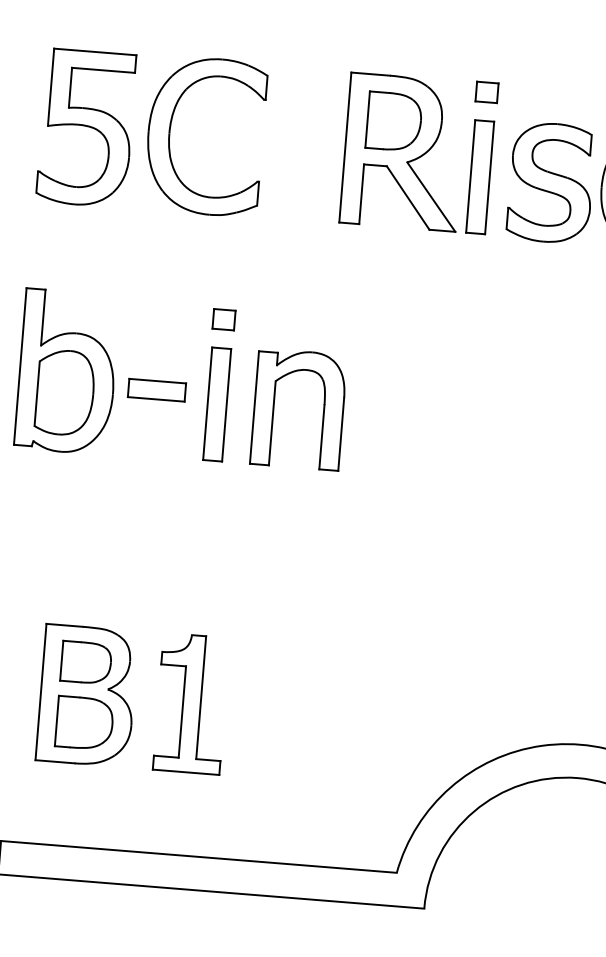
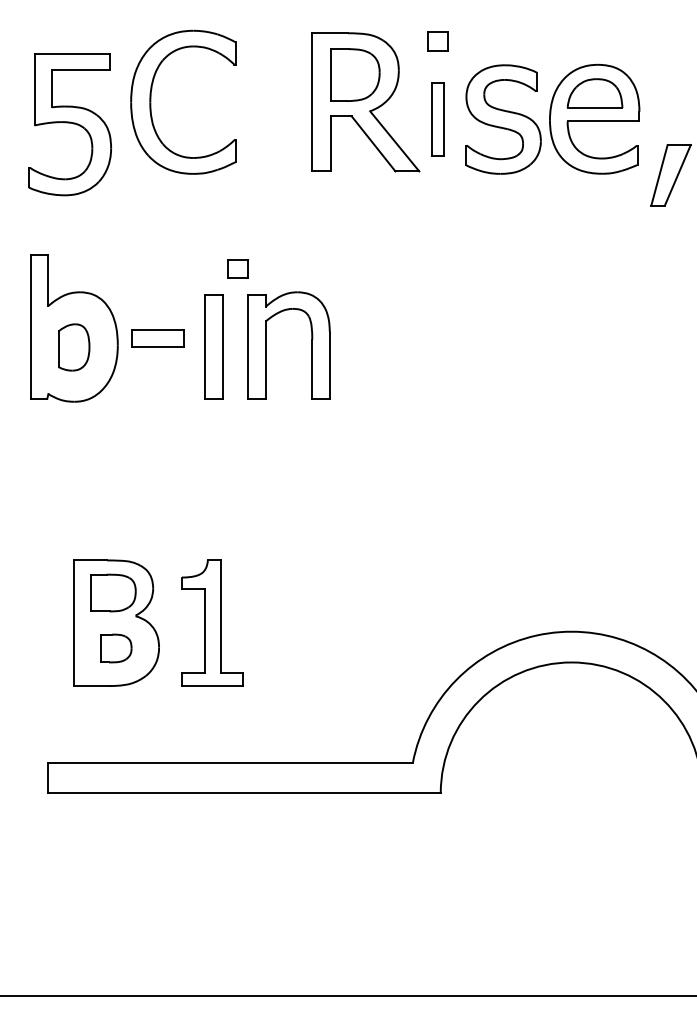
part: (85, 127) -> (69, 124), moved
part: (479, 177) -> (437, 119), size x0.7
part: (223, 319) -> (237, 268), moved
part: (64, 392) -> (73, 347), size x0.6
part: (85, 723) -> (116, 648), size x0.6

